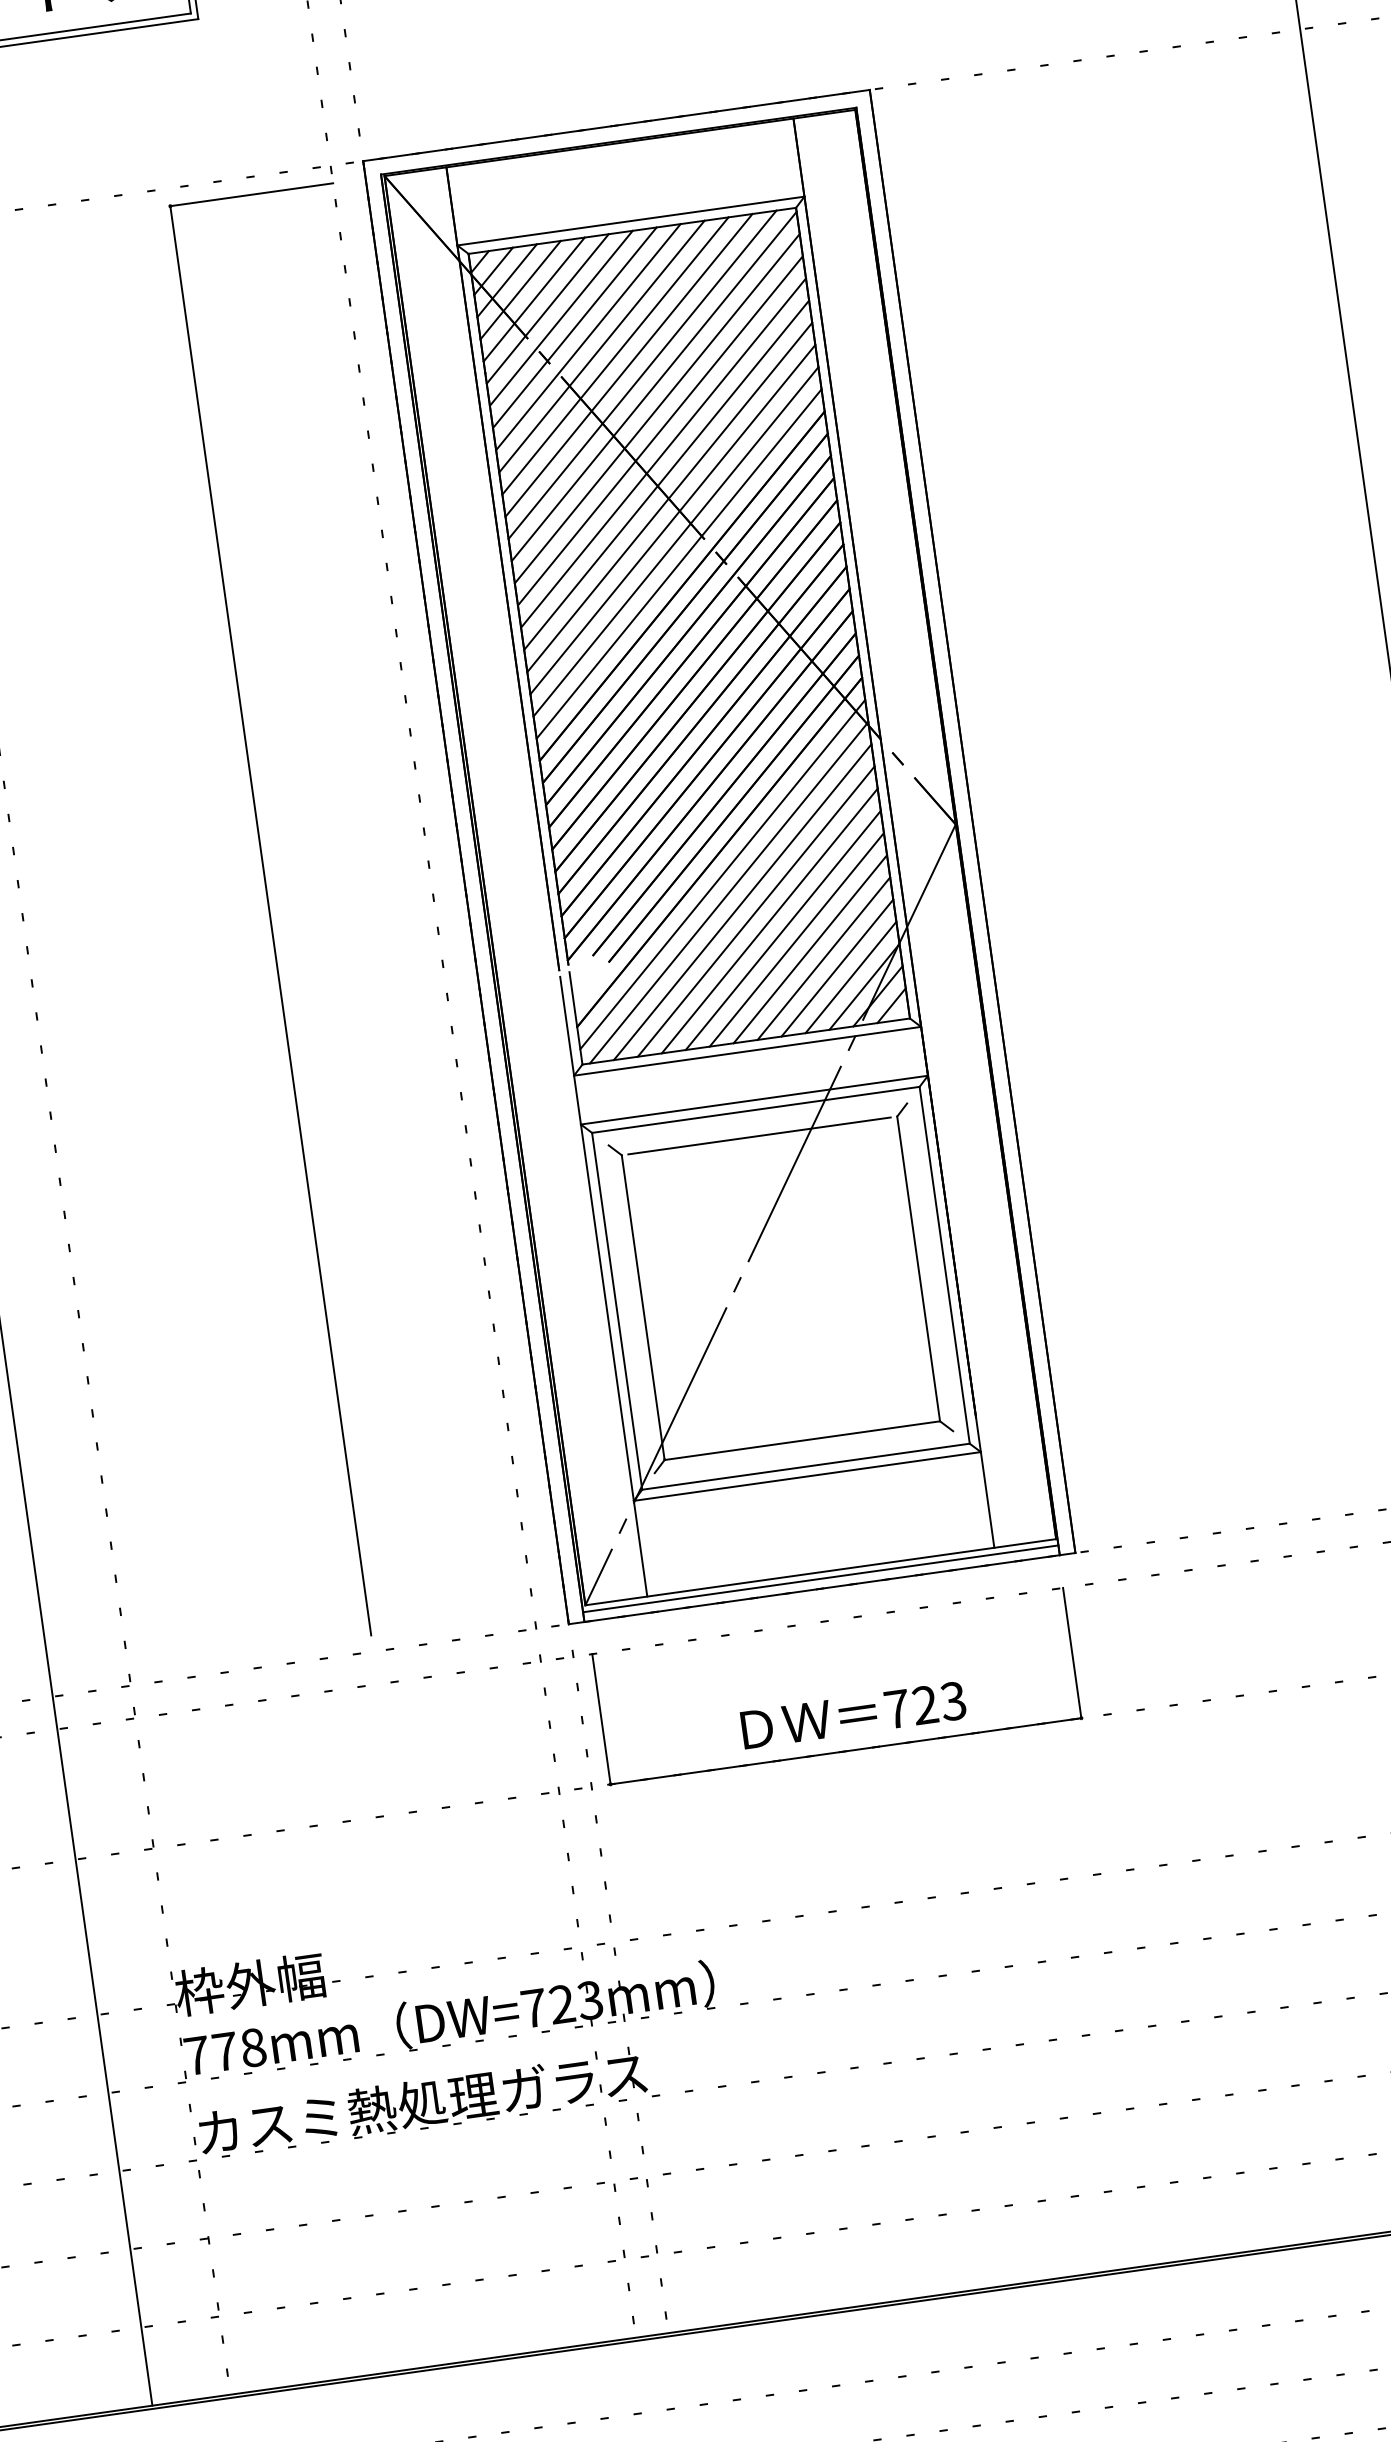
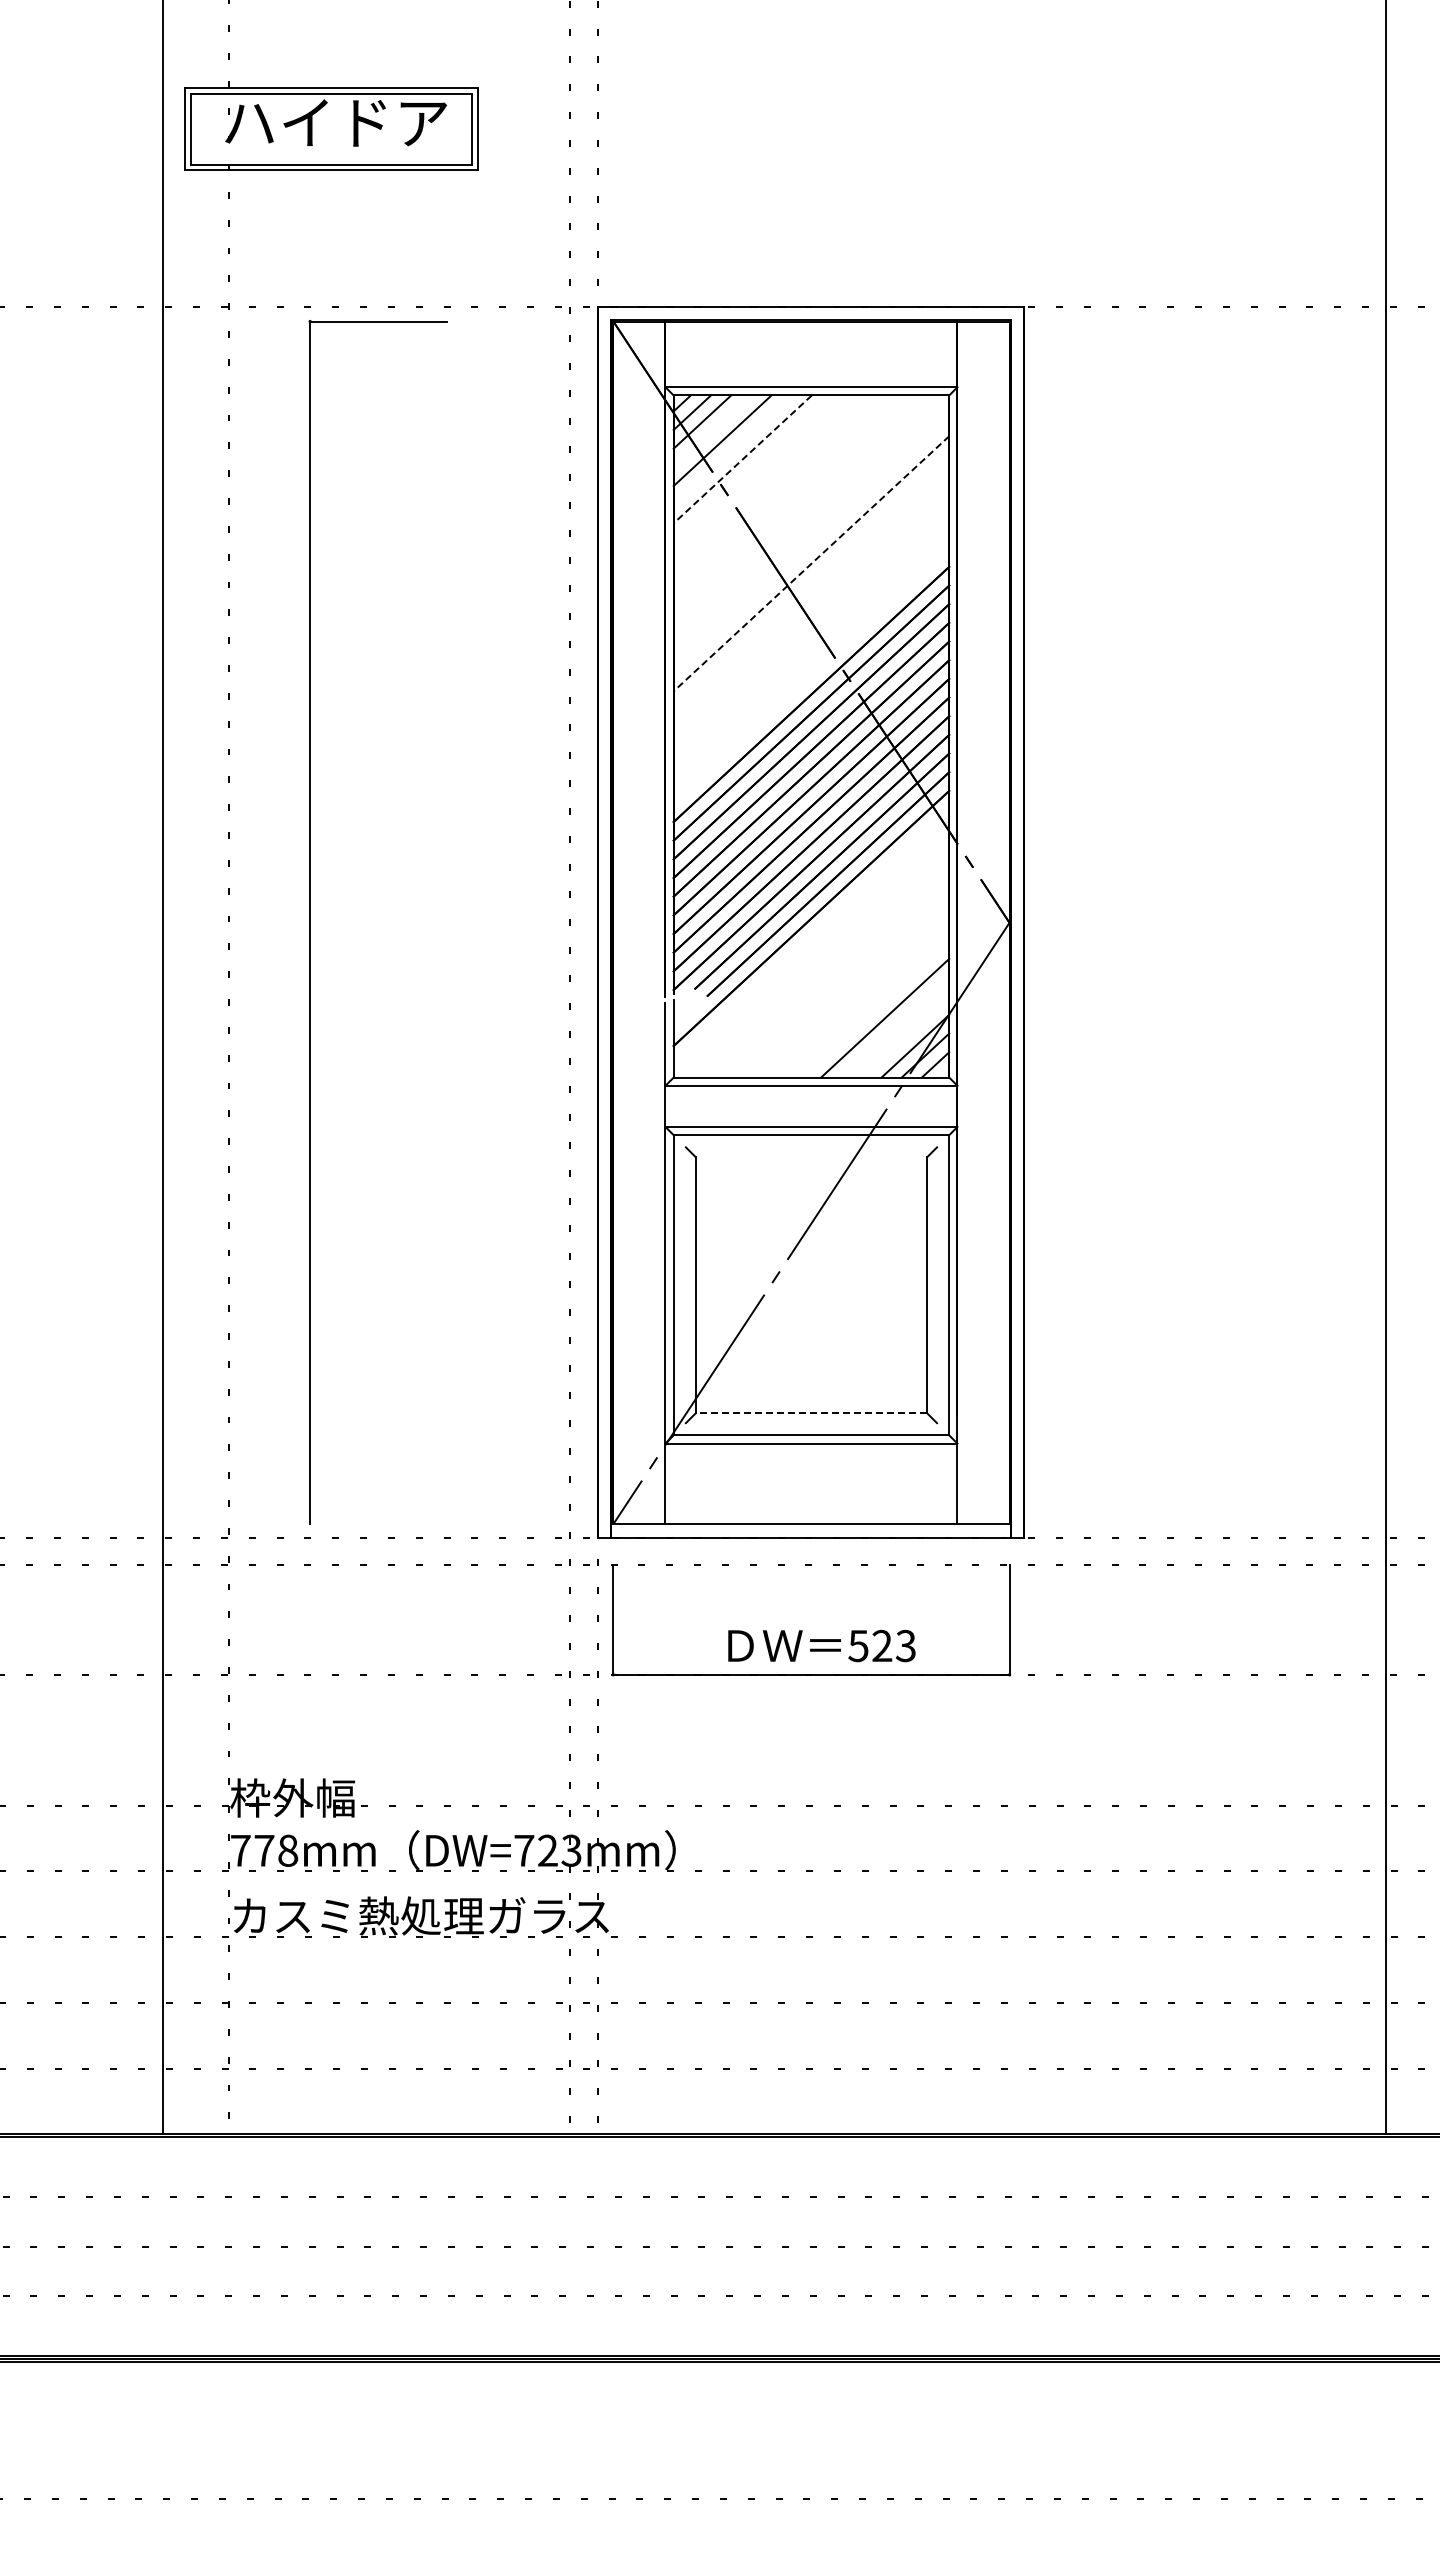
line: (520, 290) -> (712, 431), removed
line: (547, 308) -> (732, 449), removed
line: (561, 318) -> (742, 459), solid -> dashed
line: (574, 327) -> (752, 468), removed
line: (587, 336) -> (762, 477), removed
line: (601, 346) -> (772, 487), removed
line: (614, 355) -> (782, 496), removed
line: (628, 364) -> (792, 505), removed
line: (641, 375) -> (802, 515), removed
line: (654, 386) -> (811, 526), removed
line: (657, 407) -> (811, 544), removed
line: (660, 430) -> (811, 563), solid -> dashed
line: (663, 453) -> (811, 582), removed
line: (666, 474) -> (811, 600), removed
line: (669, 497) -> (811, 619), removed
line: (672, 519) -> (811, 638), removed
line: (675, 541) -> (811, 656), removed
line: (679, 563) -> (811, 675), removed
line: (722, 873) -> (811, 936), removed
line: (728, 892) -> (814, 952), removed
line: (742, 901) -> (824, 961), removed
line: (755, 911) -> (834, 971), removed
part: (271, 920) -> (310, 922), moved
line: (769, 920) -> (844, 980), removed
line: (782, 929) -> (854, 989), removed
line: (796, 939) -> (864, 999), removed
line: (809, 948) -> (874, 1008), removed
line: (837, 967) -> (895, 1027), removed
line: (851, 976) -> (905, 1036), removed
line: (759, 1136) -> (811, 1157), removed
line: (802, 1440) -> (811, 1413), solid -> dashed
line: (820, 1578) -> (810, 1529), removed
text: (897, 1709) -> (858, 1646), 723 -> 523

